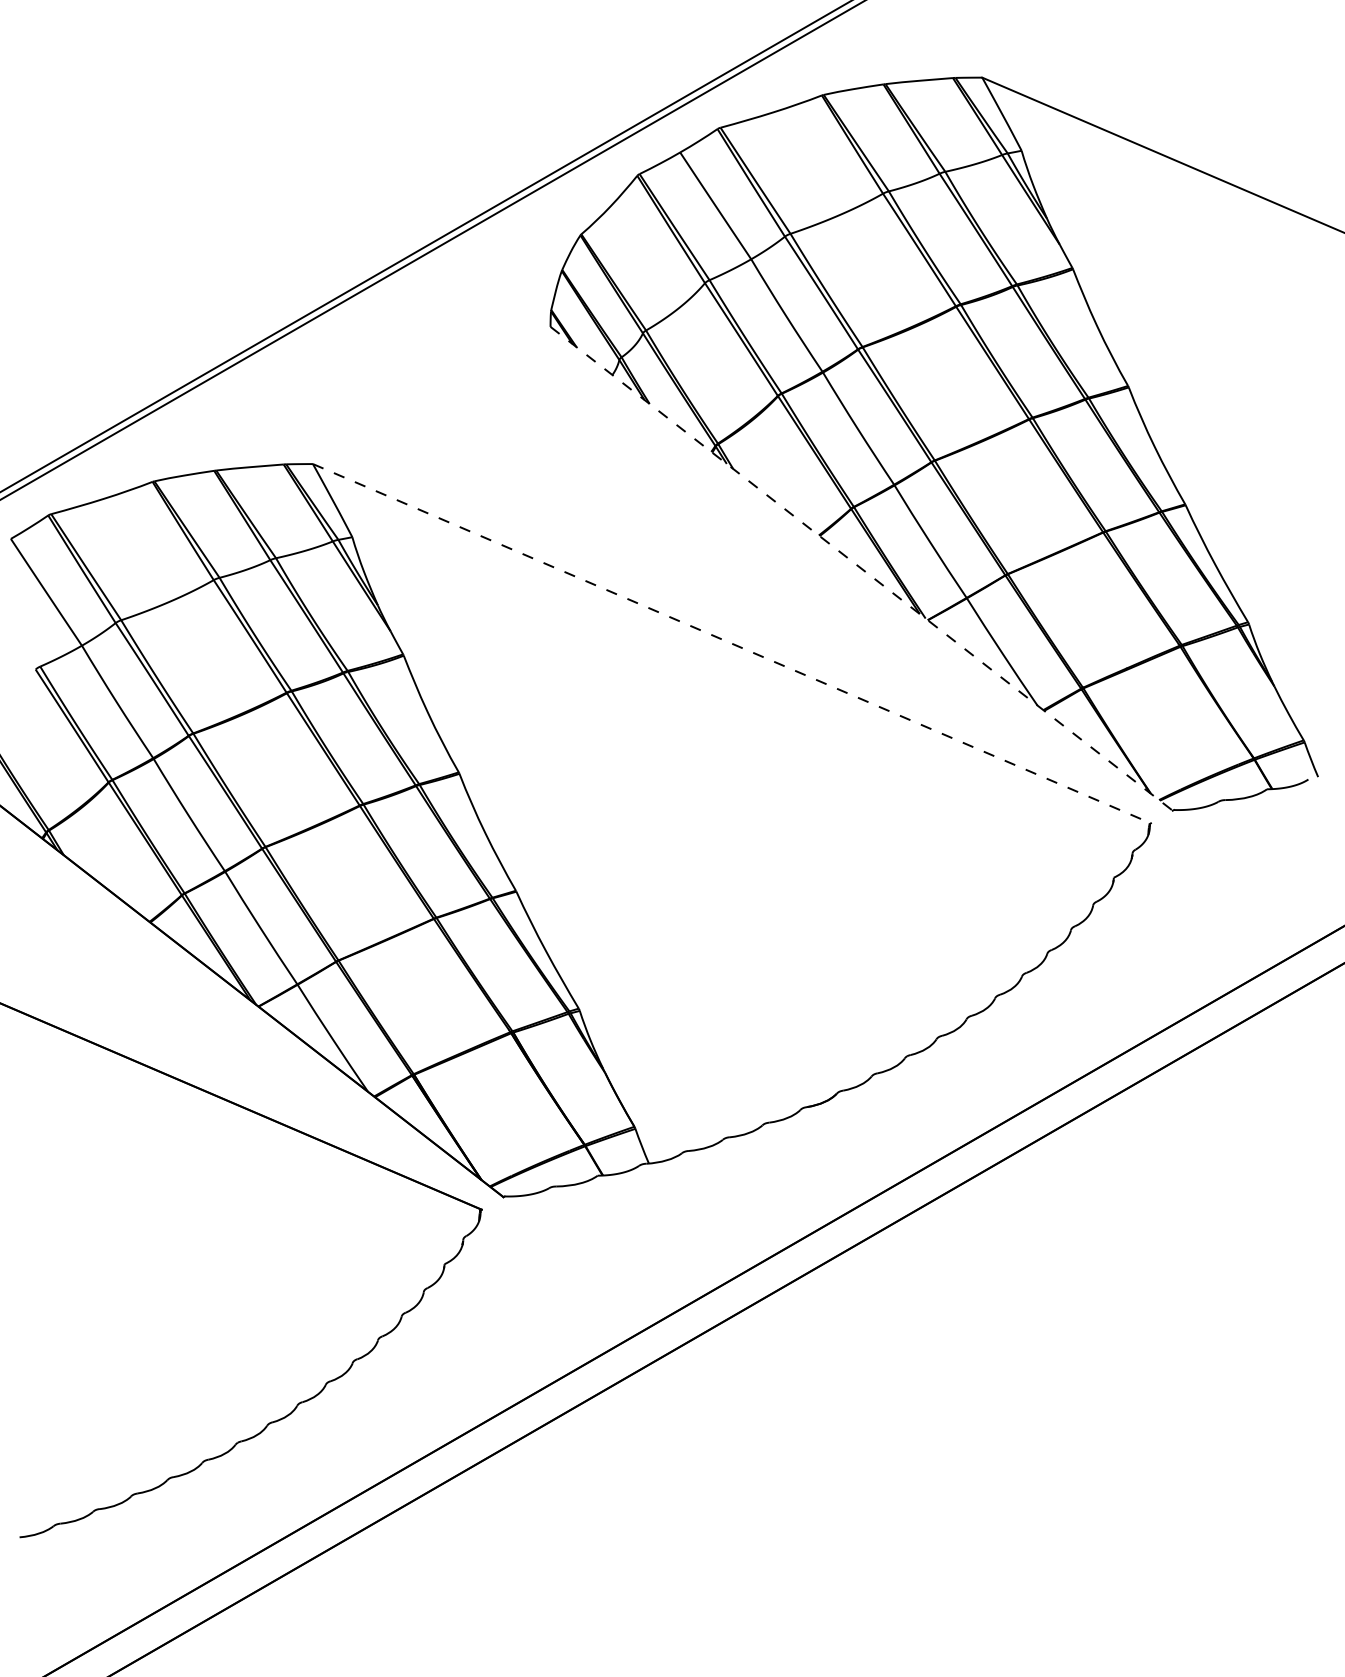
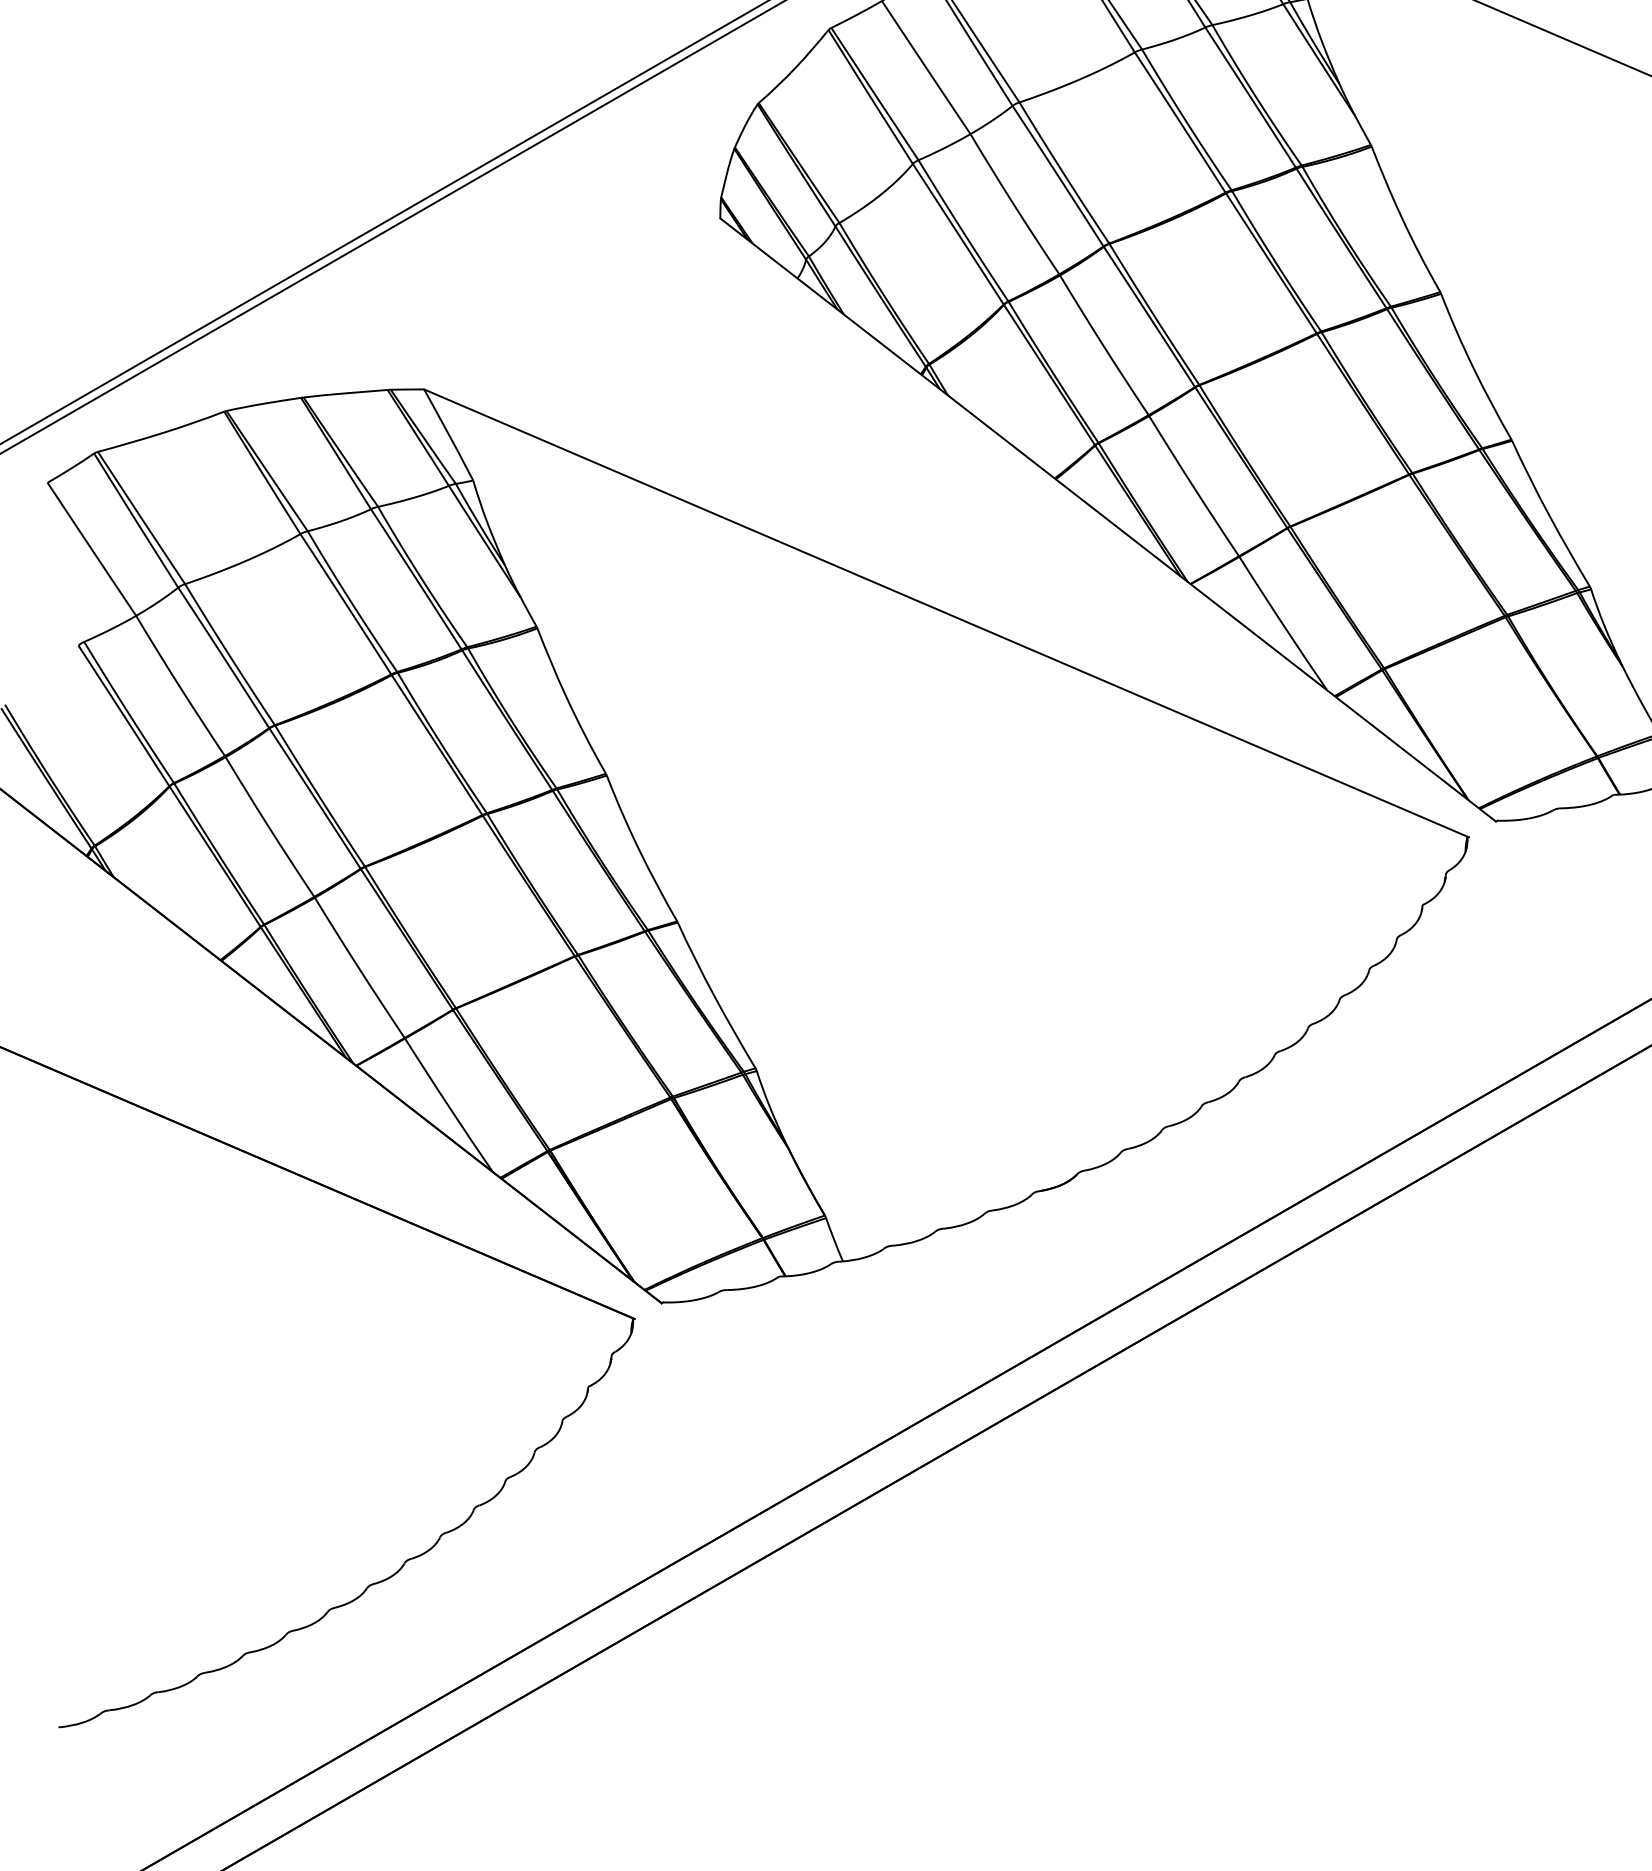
line: (862, 569) -> (1109, 520), dashed -> solid
line: (731, 643) -> (945, 613), dashed -> solid

